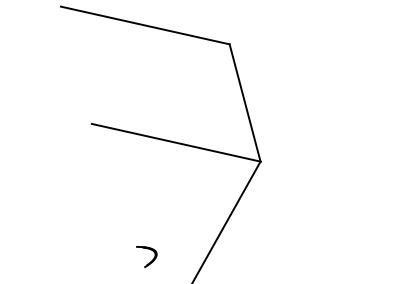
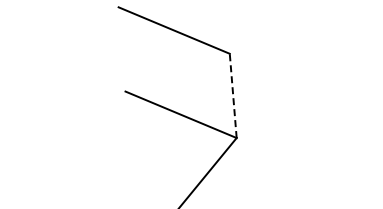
line: (245, 102) -> (233, 95), solid -> dashed
part: (147, 255) -> (147, 188), removed

